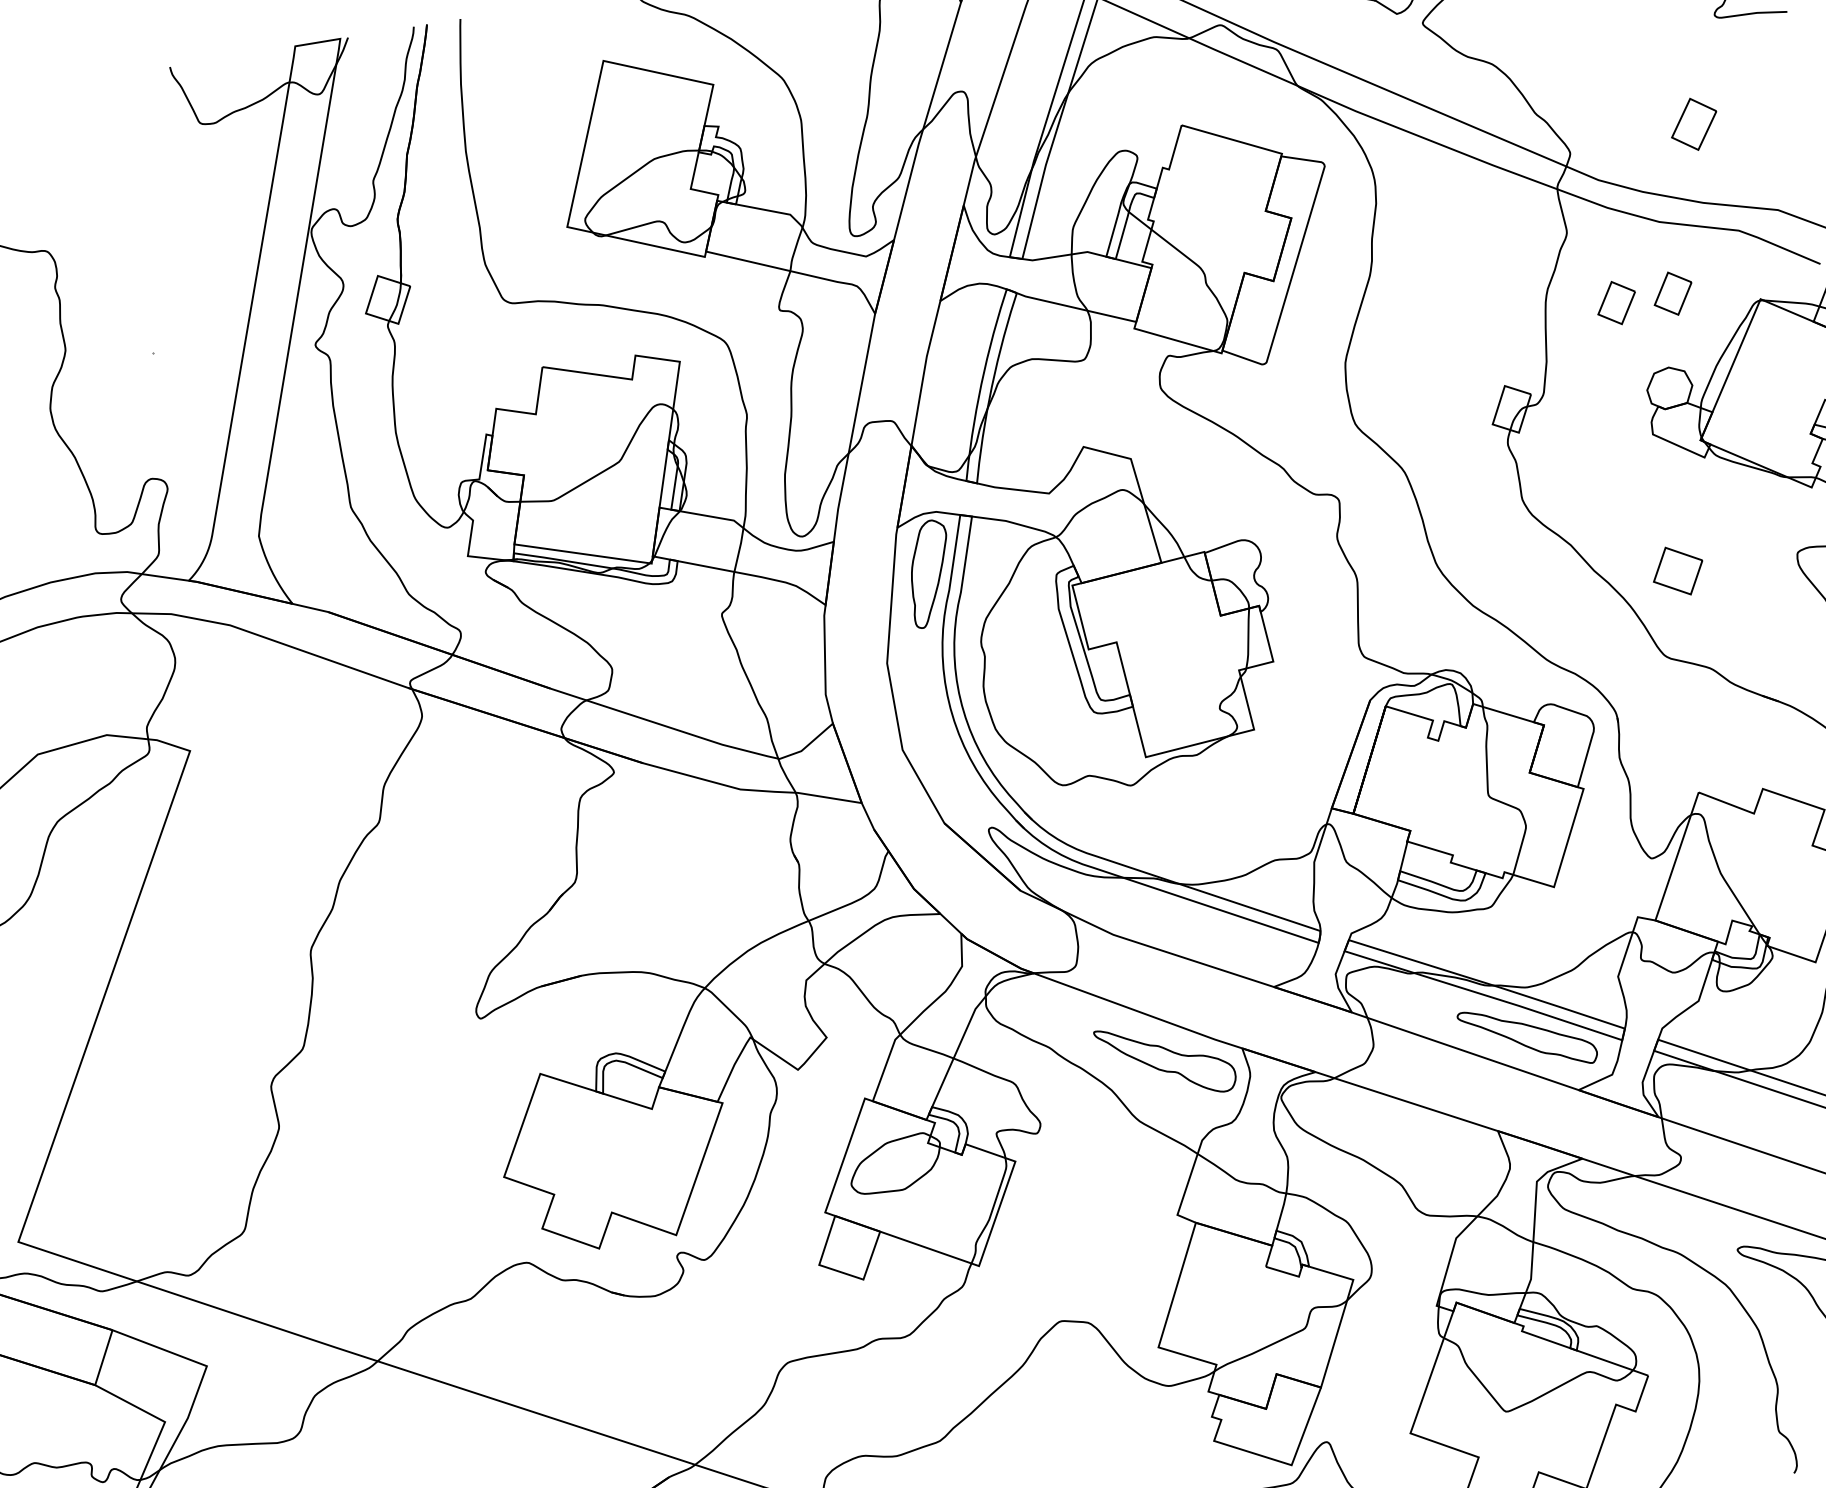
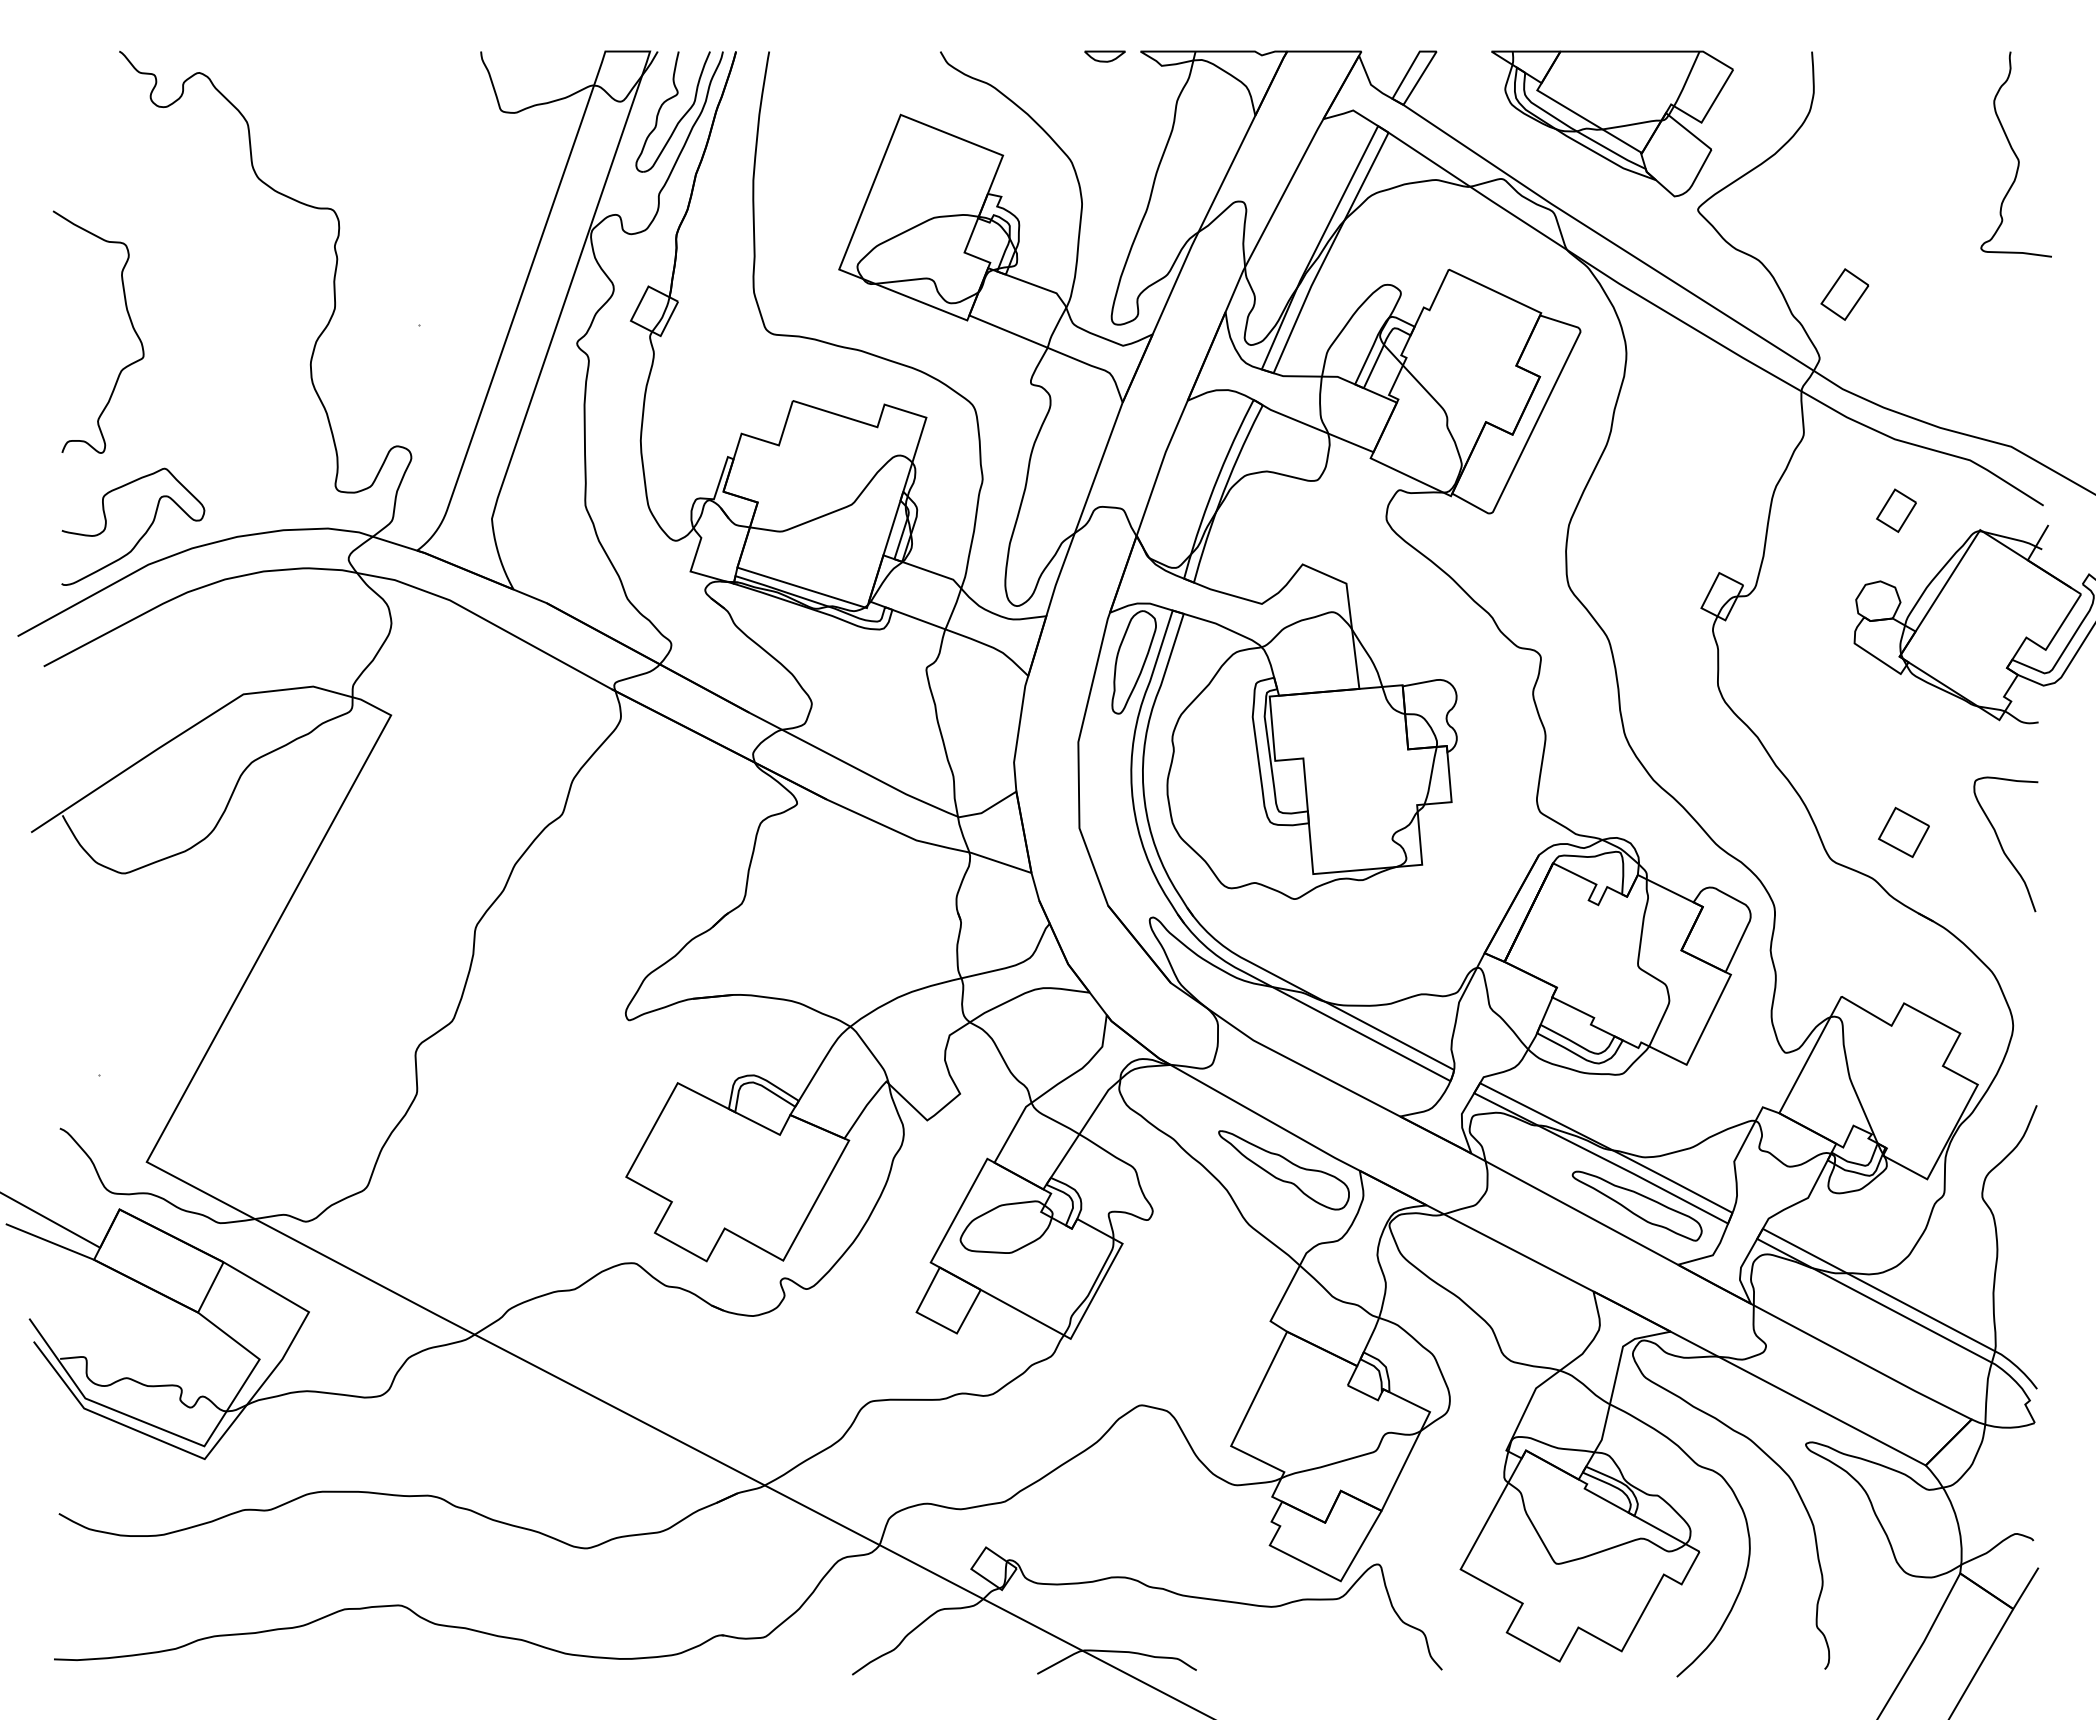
part: (382, 101) -> (680, 118), added
part: (1693, 124) -> (1844, 294), moved
part: (1616, 302) -> (1840, 510), removed
part: (1677, 570) -> (1903, 831), moved

